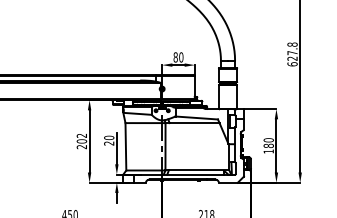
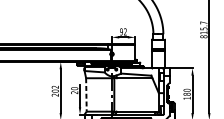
text: (292, 54) -> (203, 29), 627.8 -> 815.7
text: (178, 57) -> (123, 31), 80 -> 92
line: (125, 146) -> (86, 94), solid -> dashed

